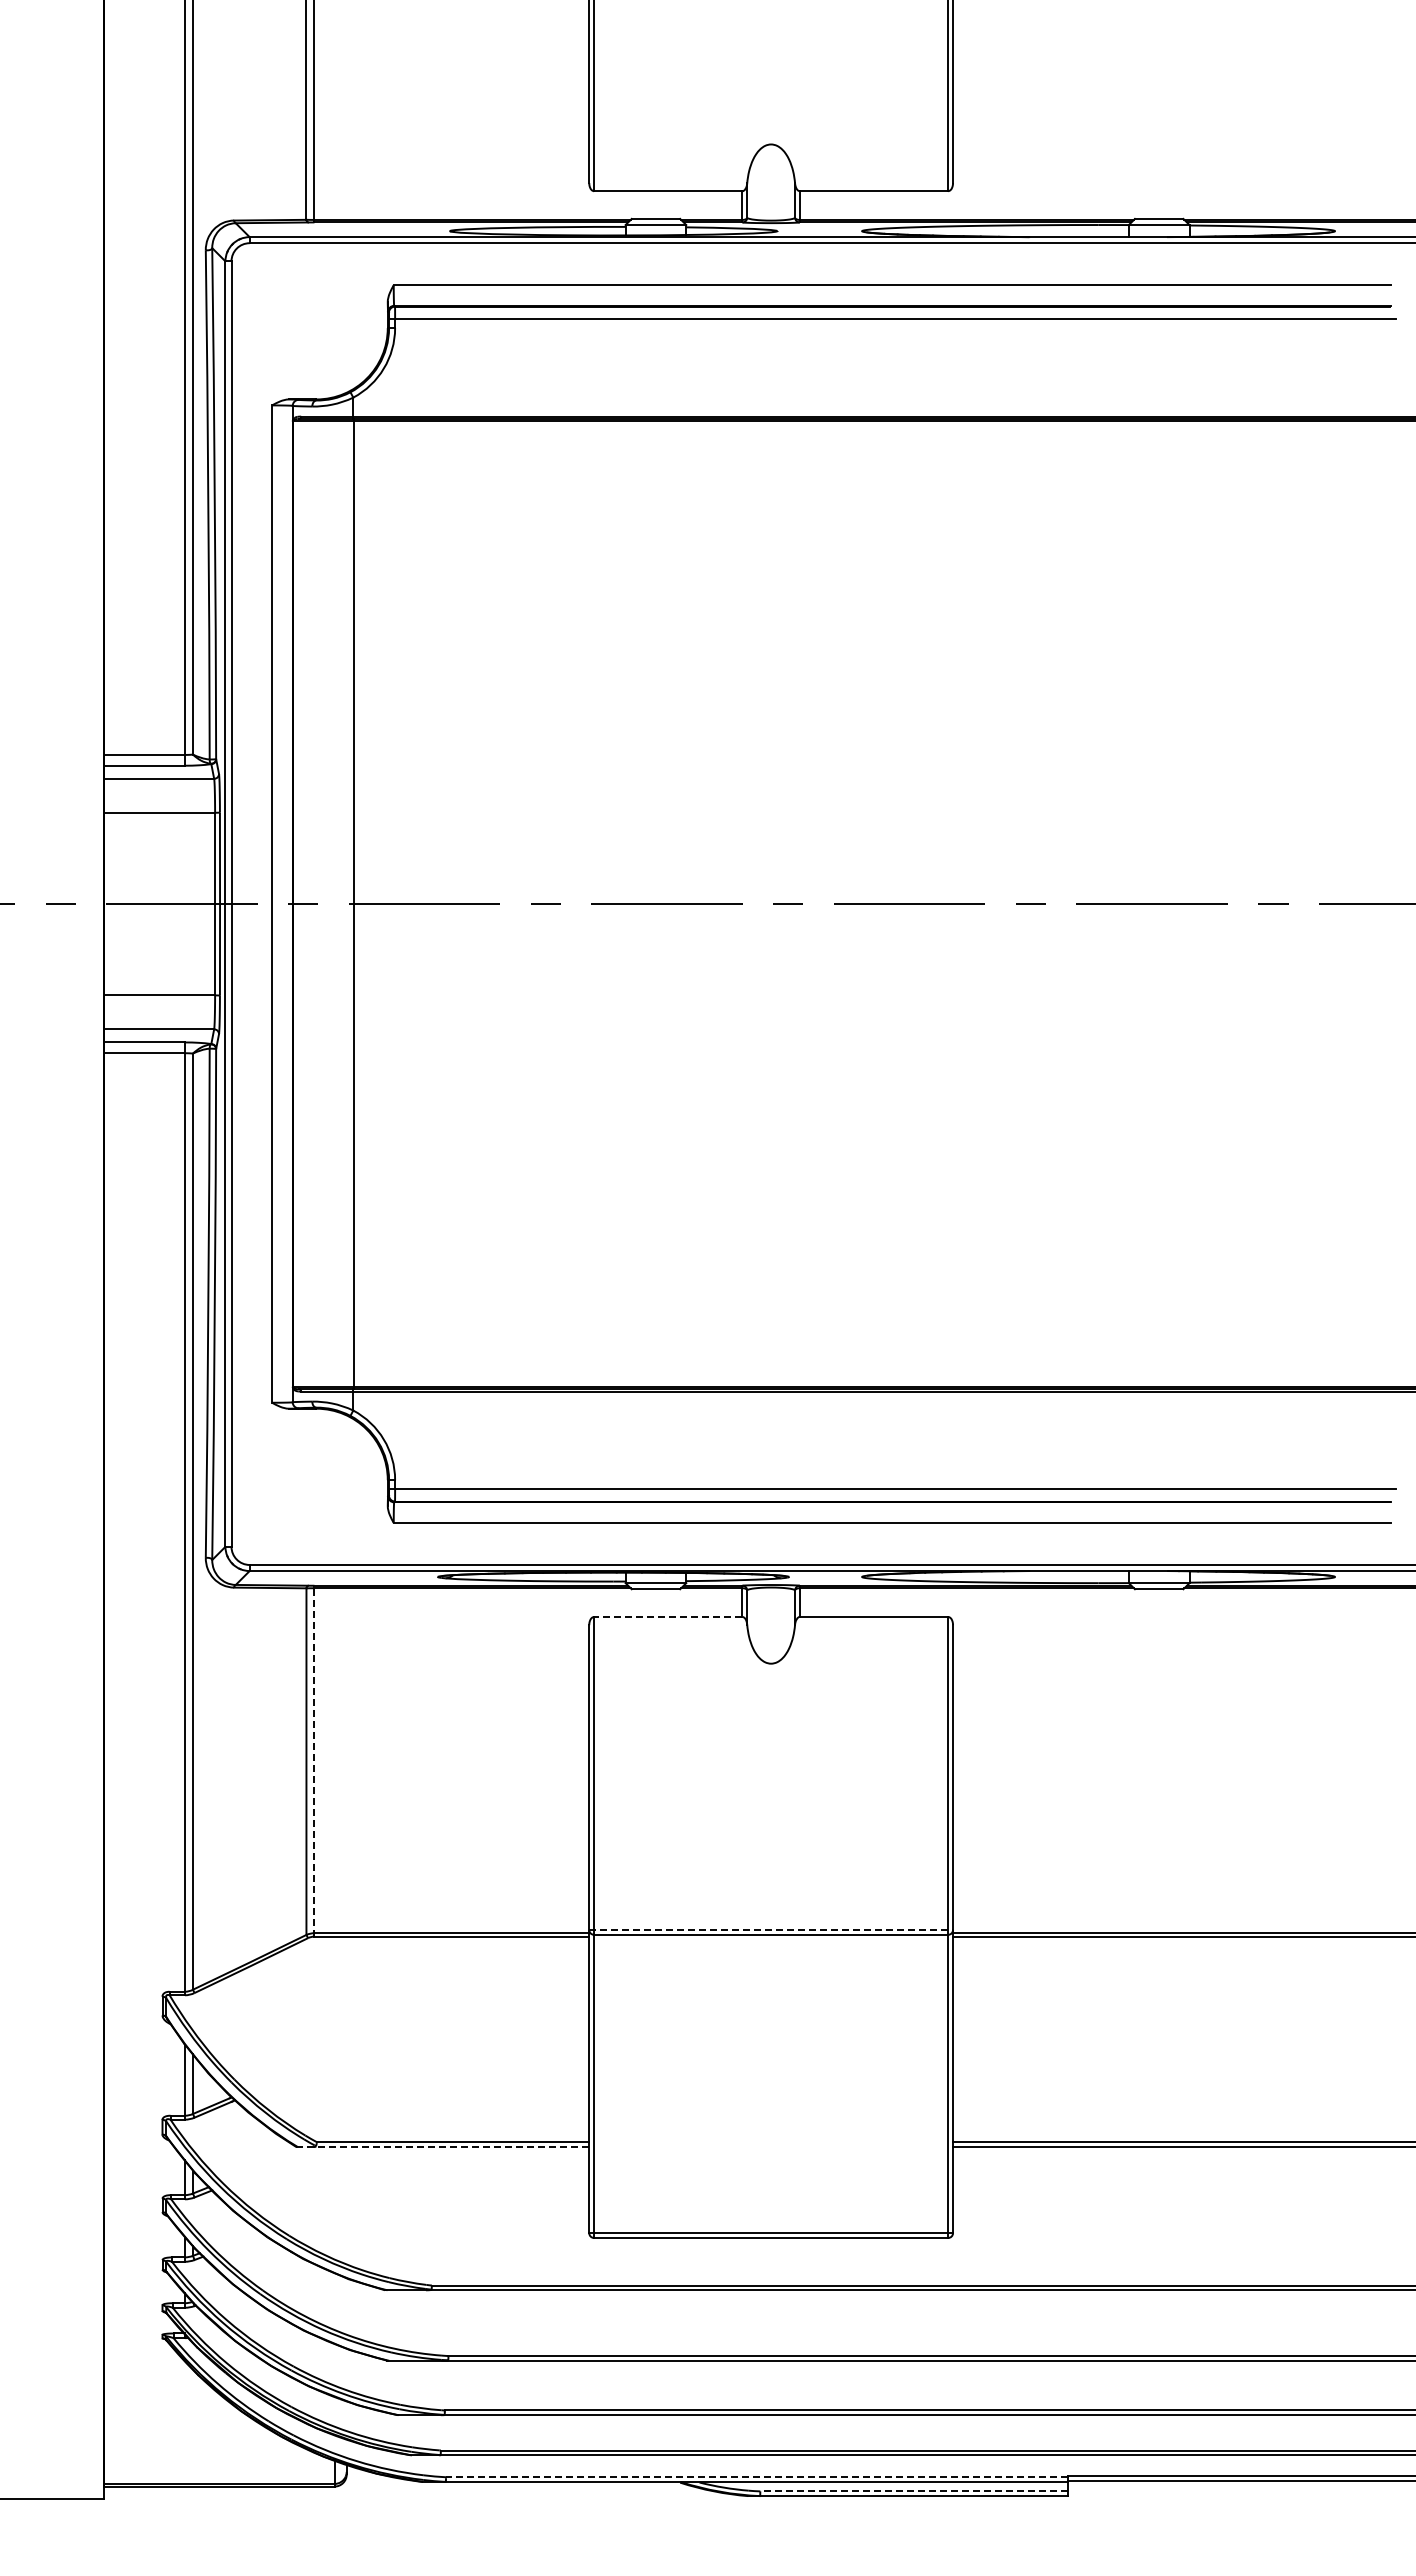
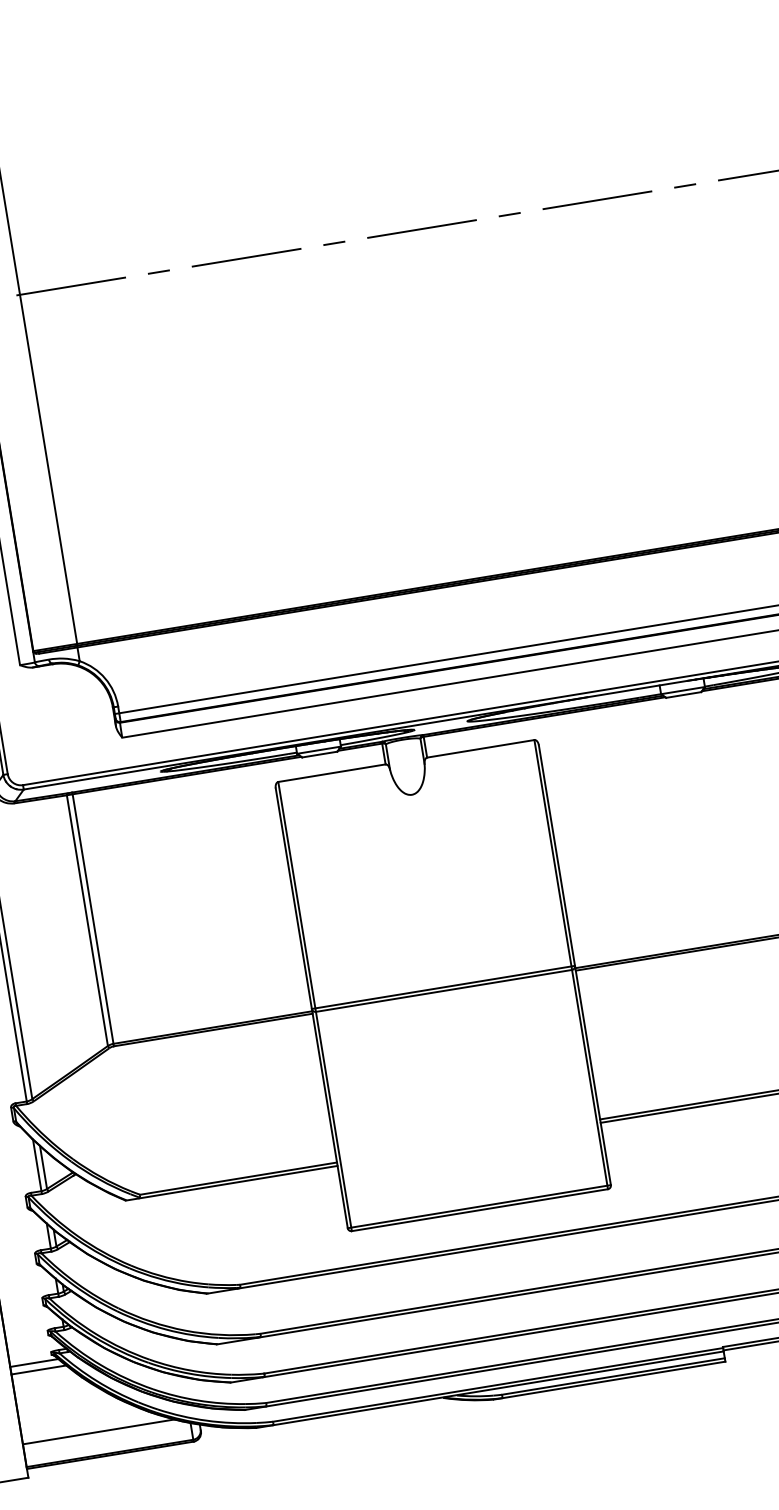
line: (667, 1616) -> (331, 772), dashed -> solid
line: (314, 1760) -> (93, 918), dashed -> solid
line: (771, 1929) -> (443, 987), dashed -> solid
line: (443, 2147) -> (232, 1183), dashed -> solid
line: (137, 2345) -> (34, 1362), added
line: (142, 2355) -> (39, 1369), added
line: (209, 2452) -> (99, 1431), added
line: (756, 2477) -> (497, 1385), dashed -> solid
line: (914, 2491) -> (613, 1376), dashed -> solid

